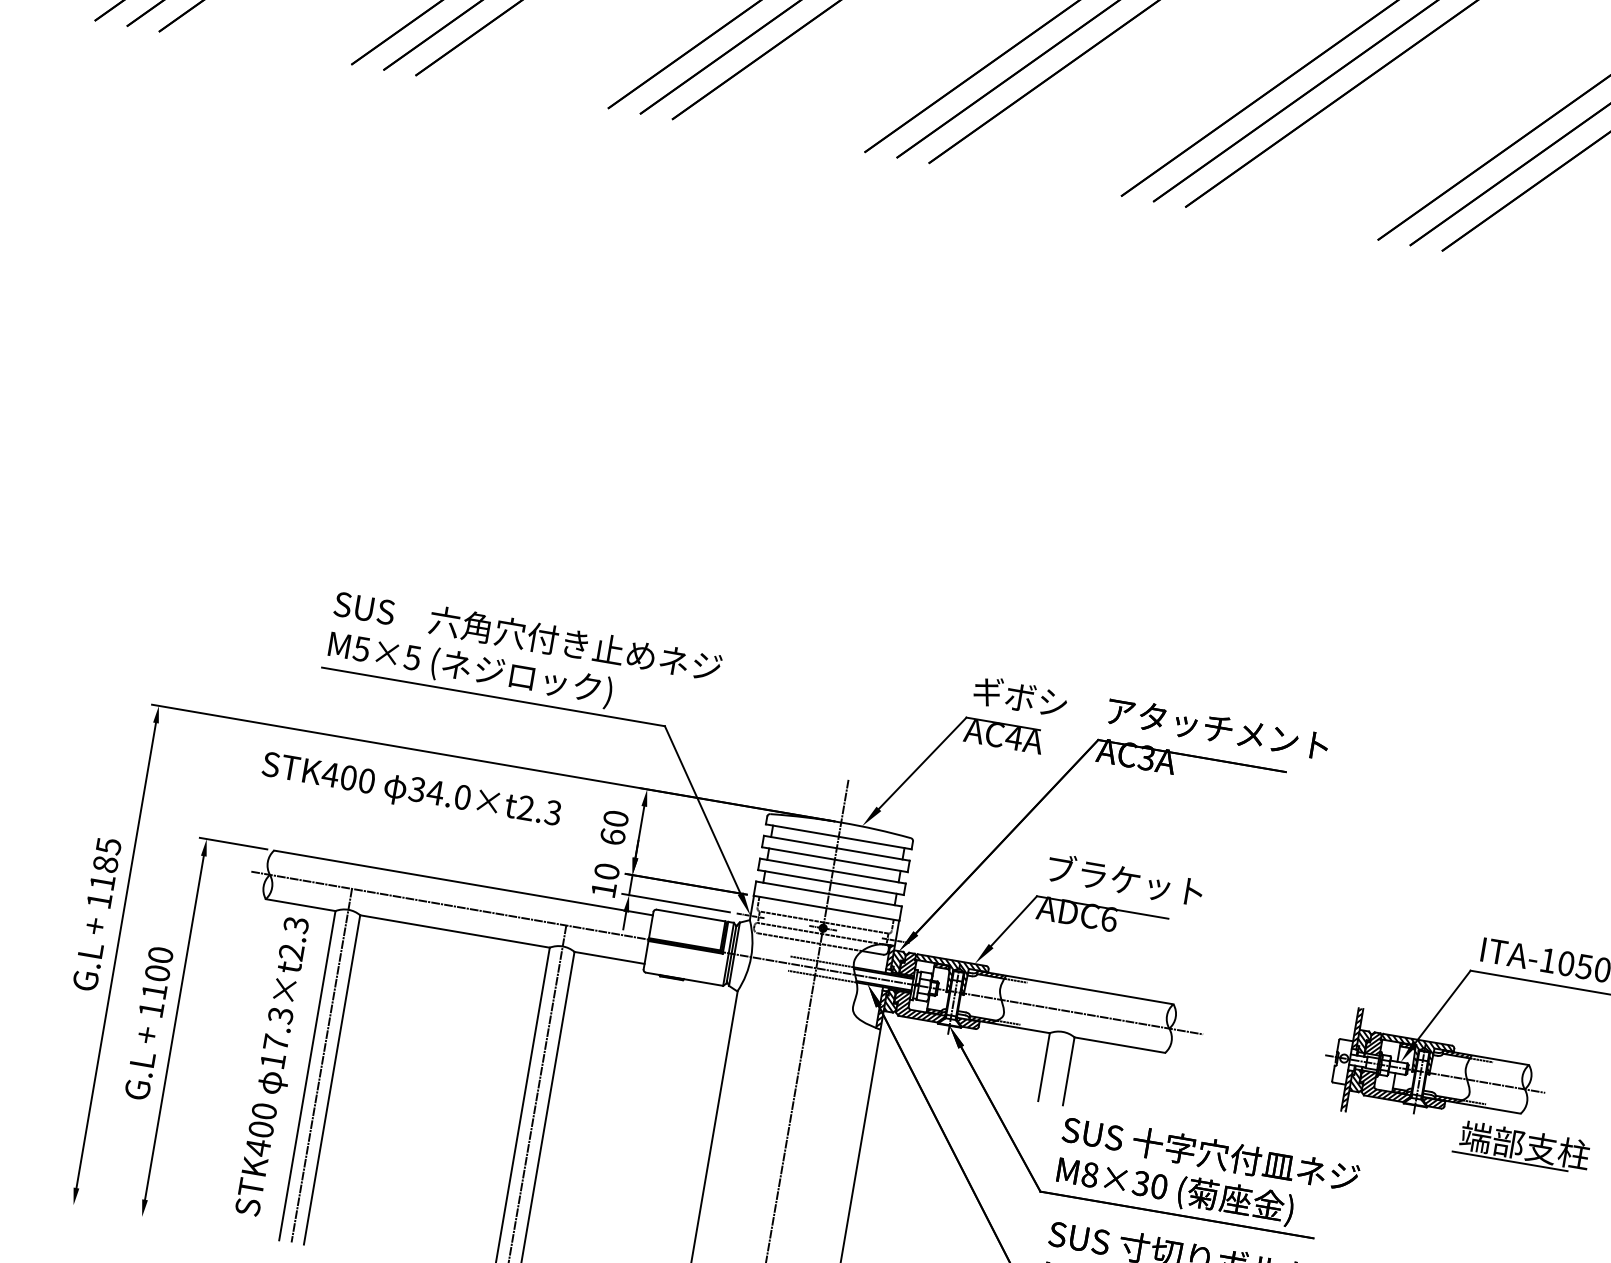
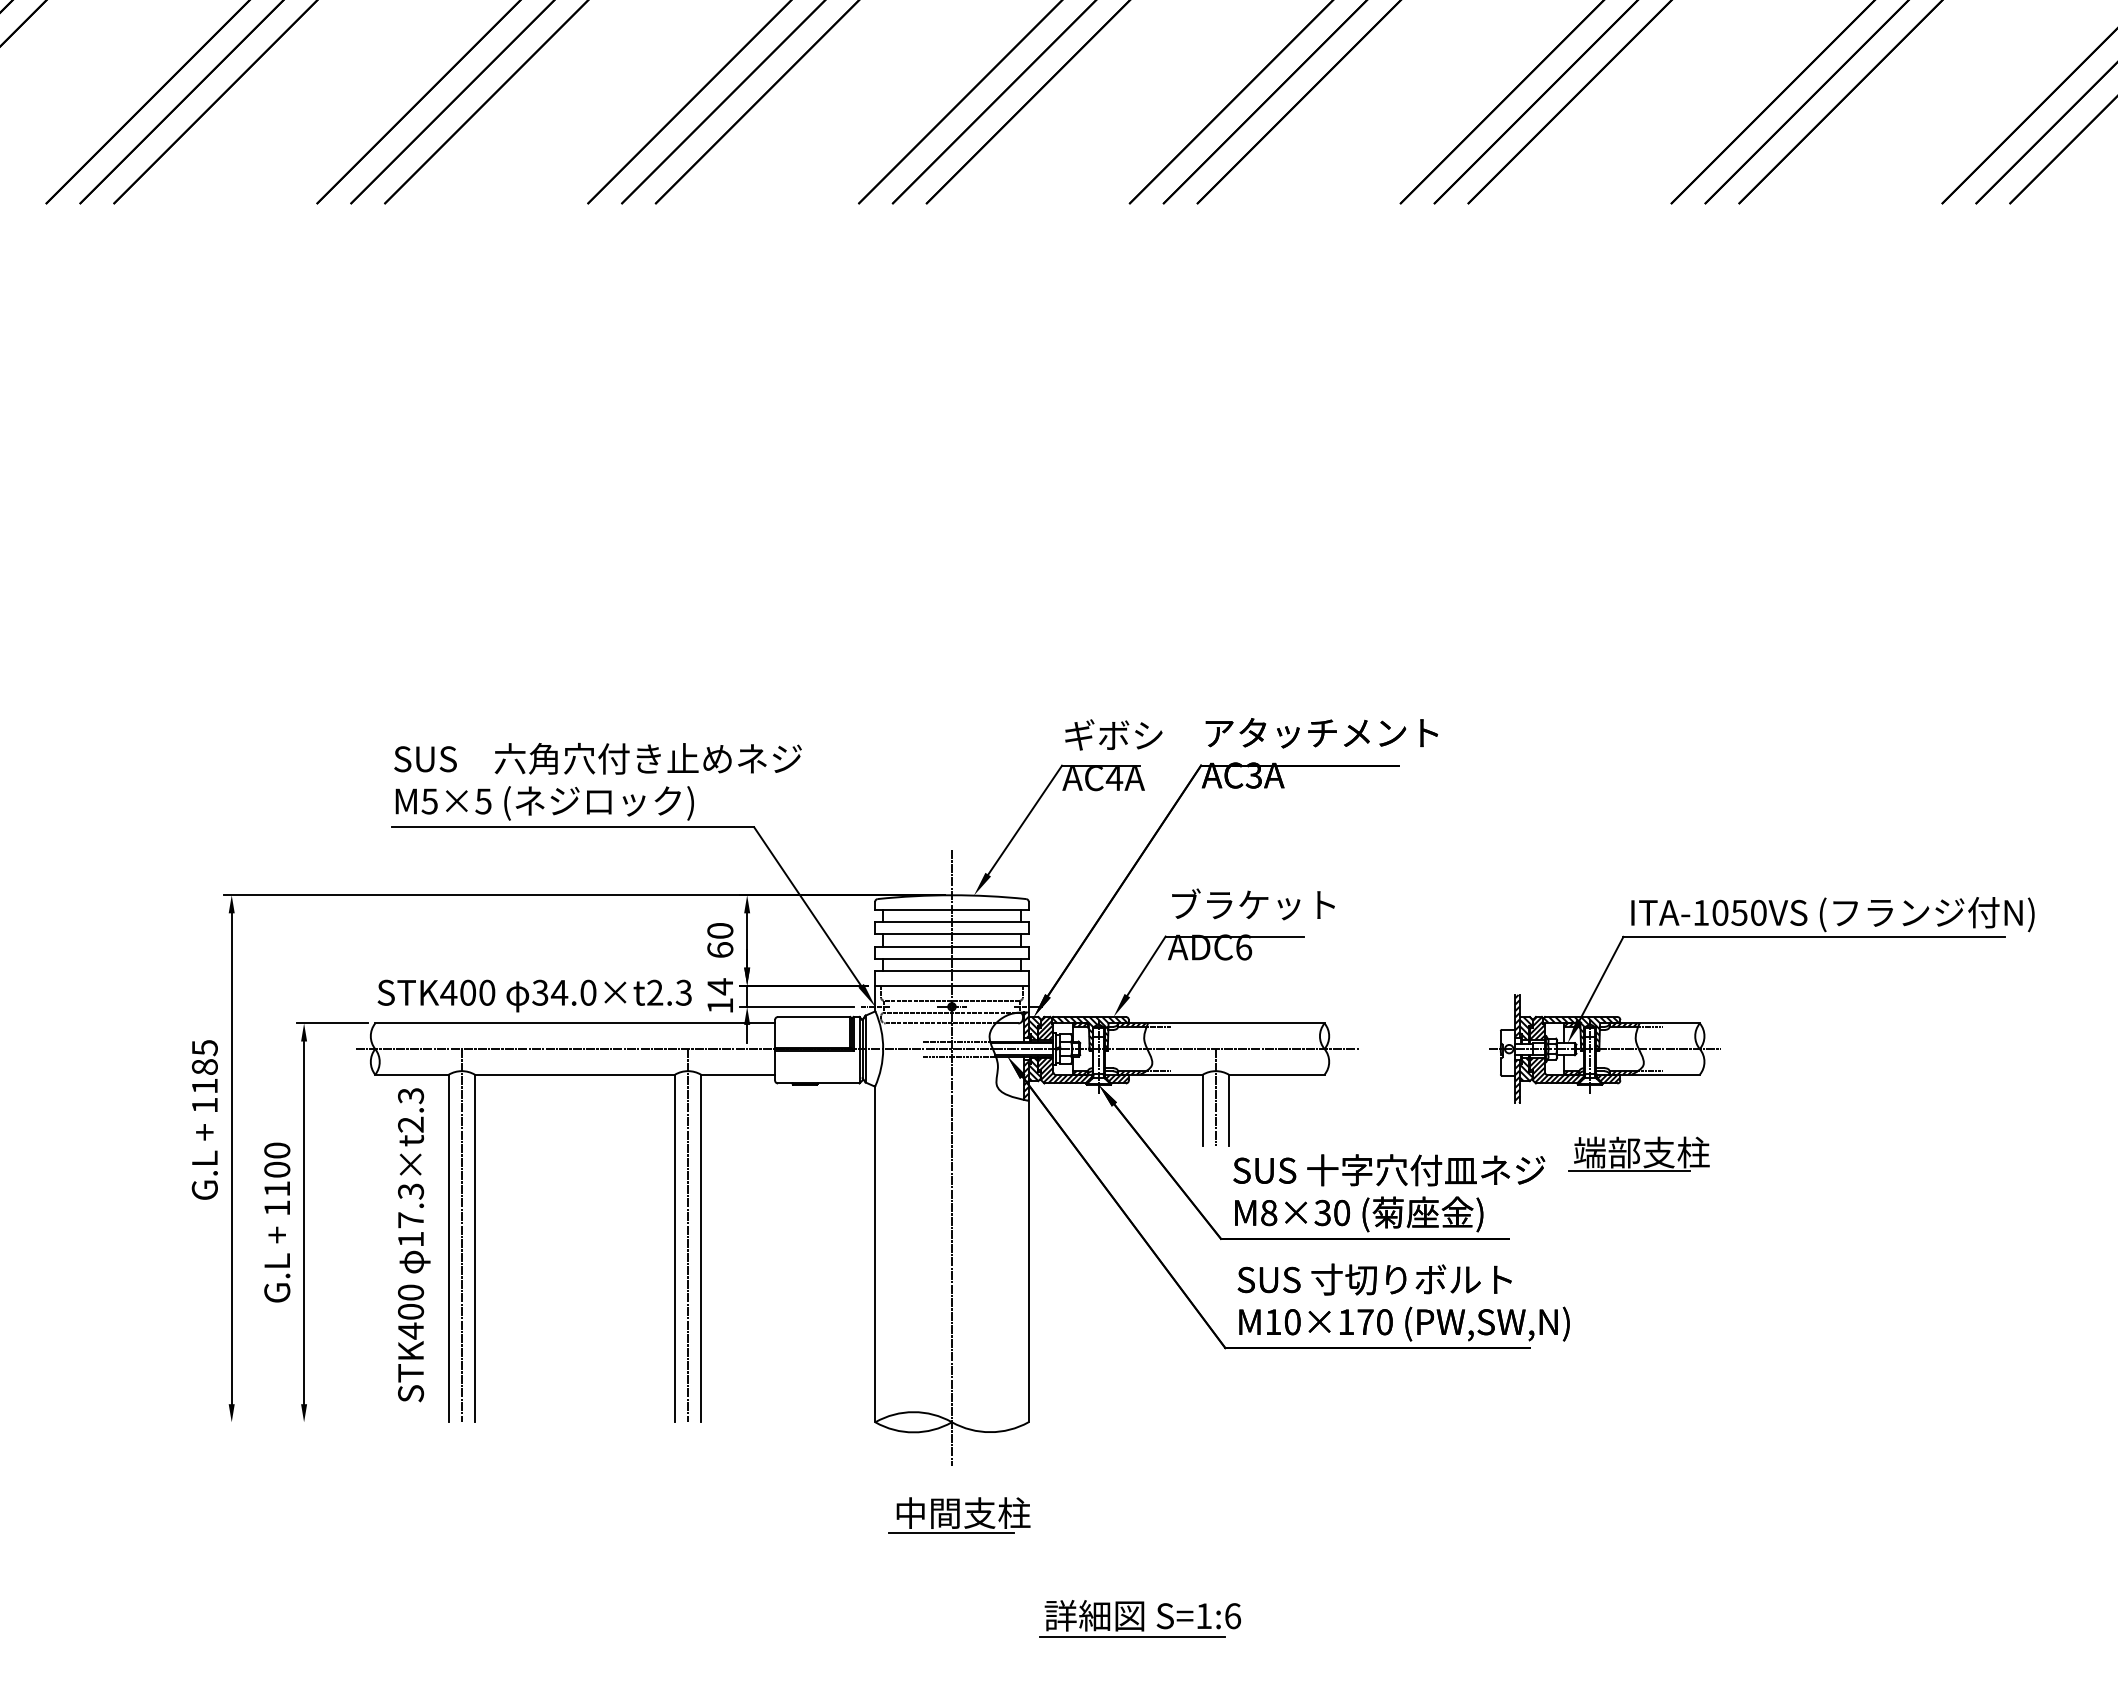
text: (411, 791) -> (534, 995), moved
text: (607, 871) -> (720, 986), 10 -> 14
line: (1058, 1056) -> (1215, 1097), added
part: (1521, 1145) -> (1638, 1153), moved

